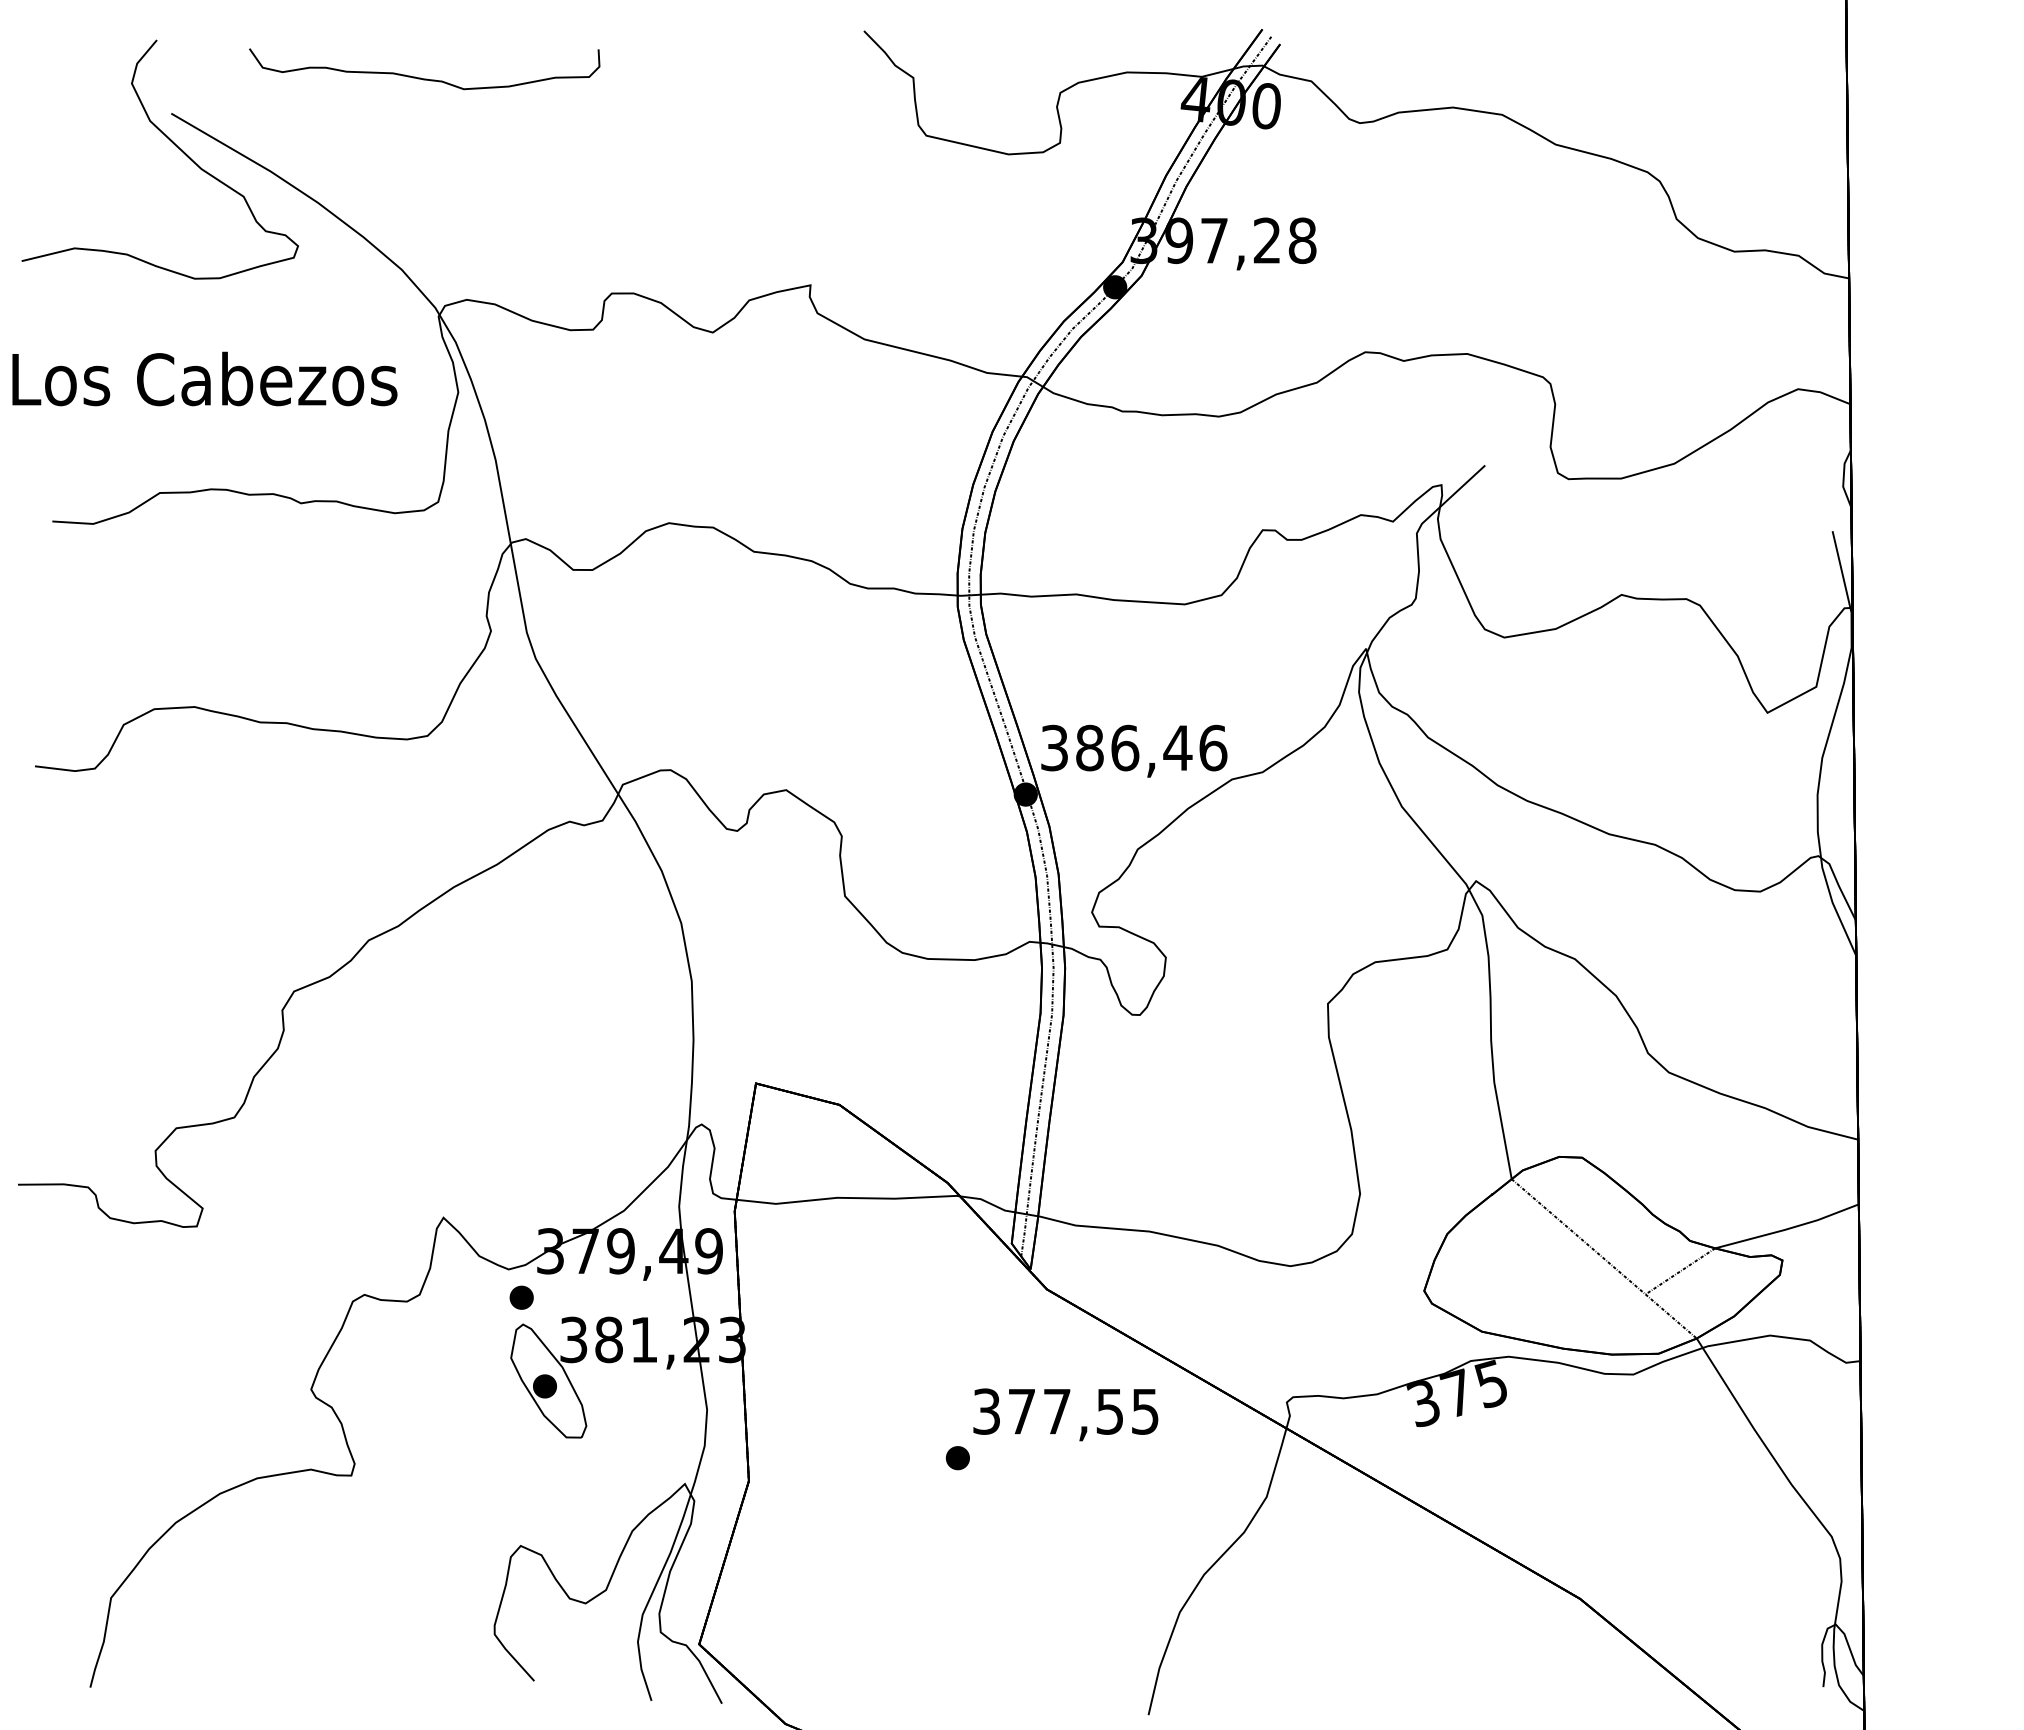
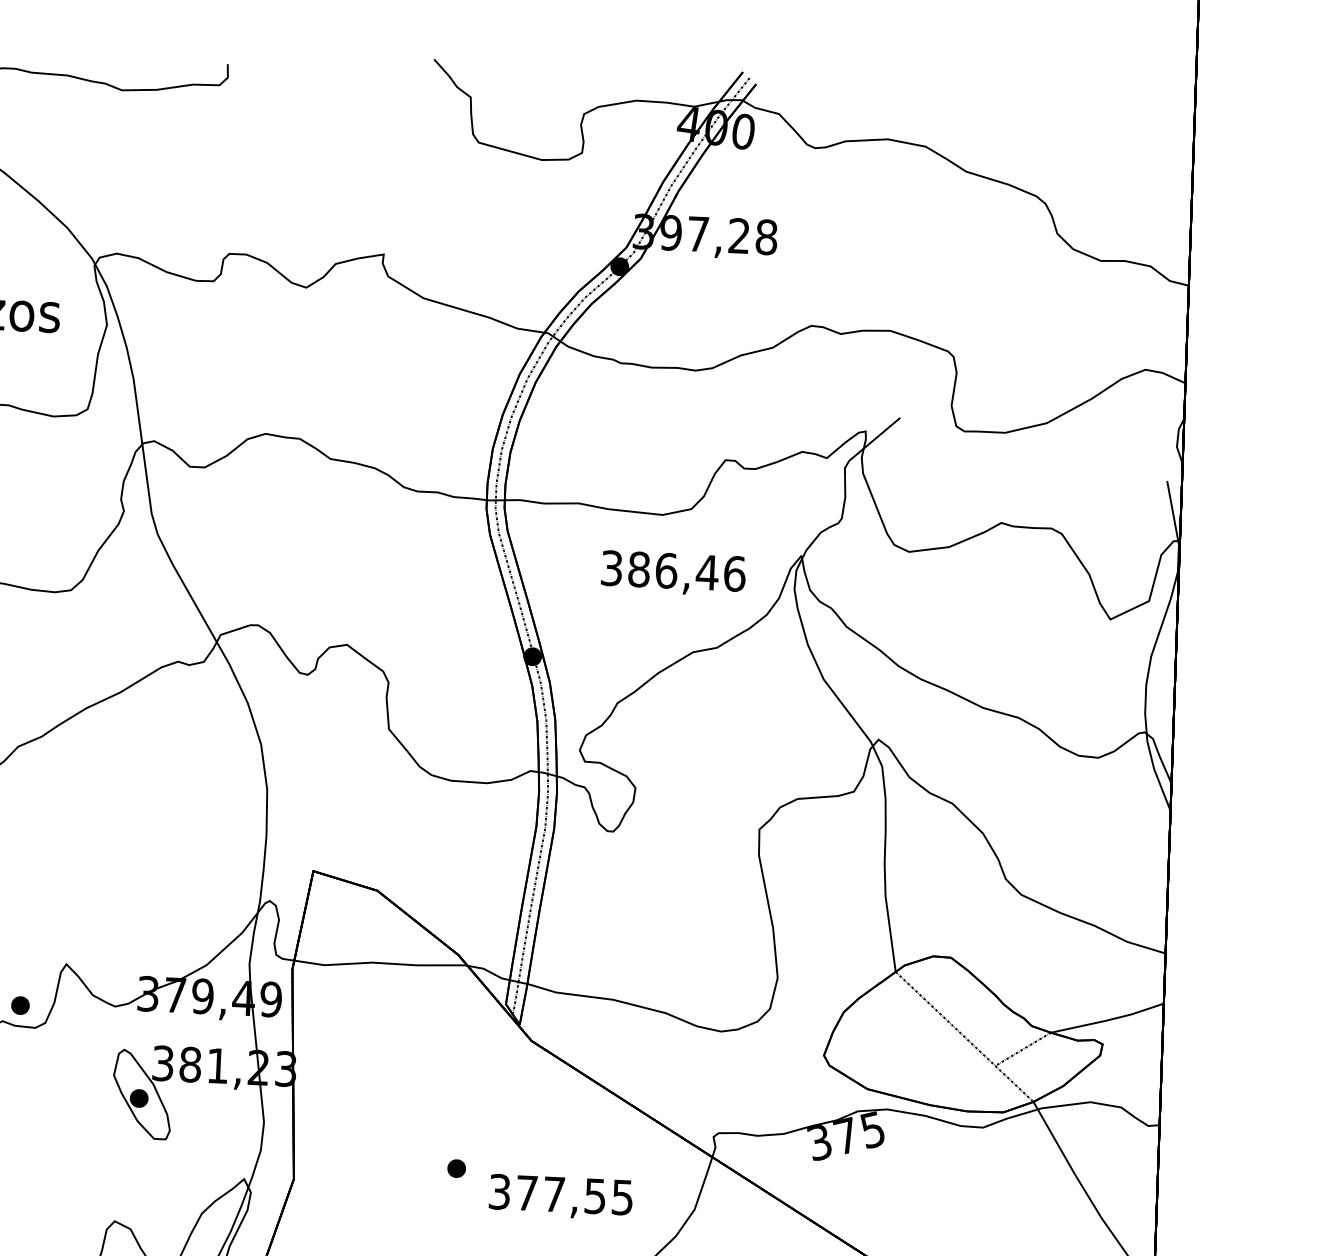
text: (1134, 750) -> (673, 573), moved
part: (521, 1297) -> (20, 1005), moved
text: (1065, 1414) -> (560, 1196), moved

